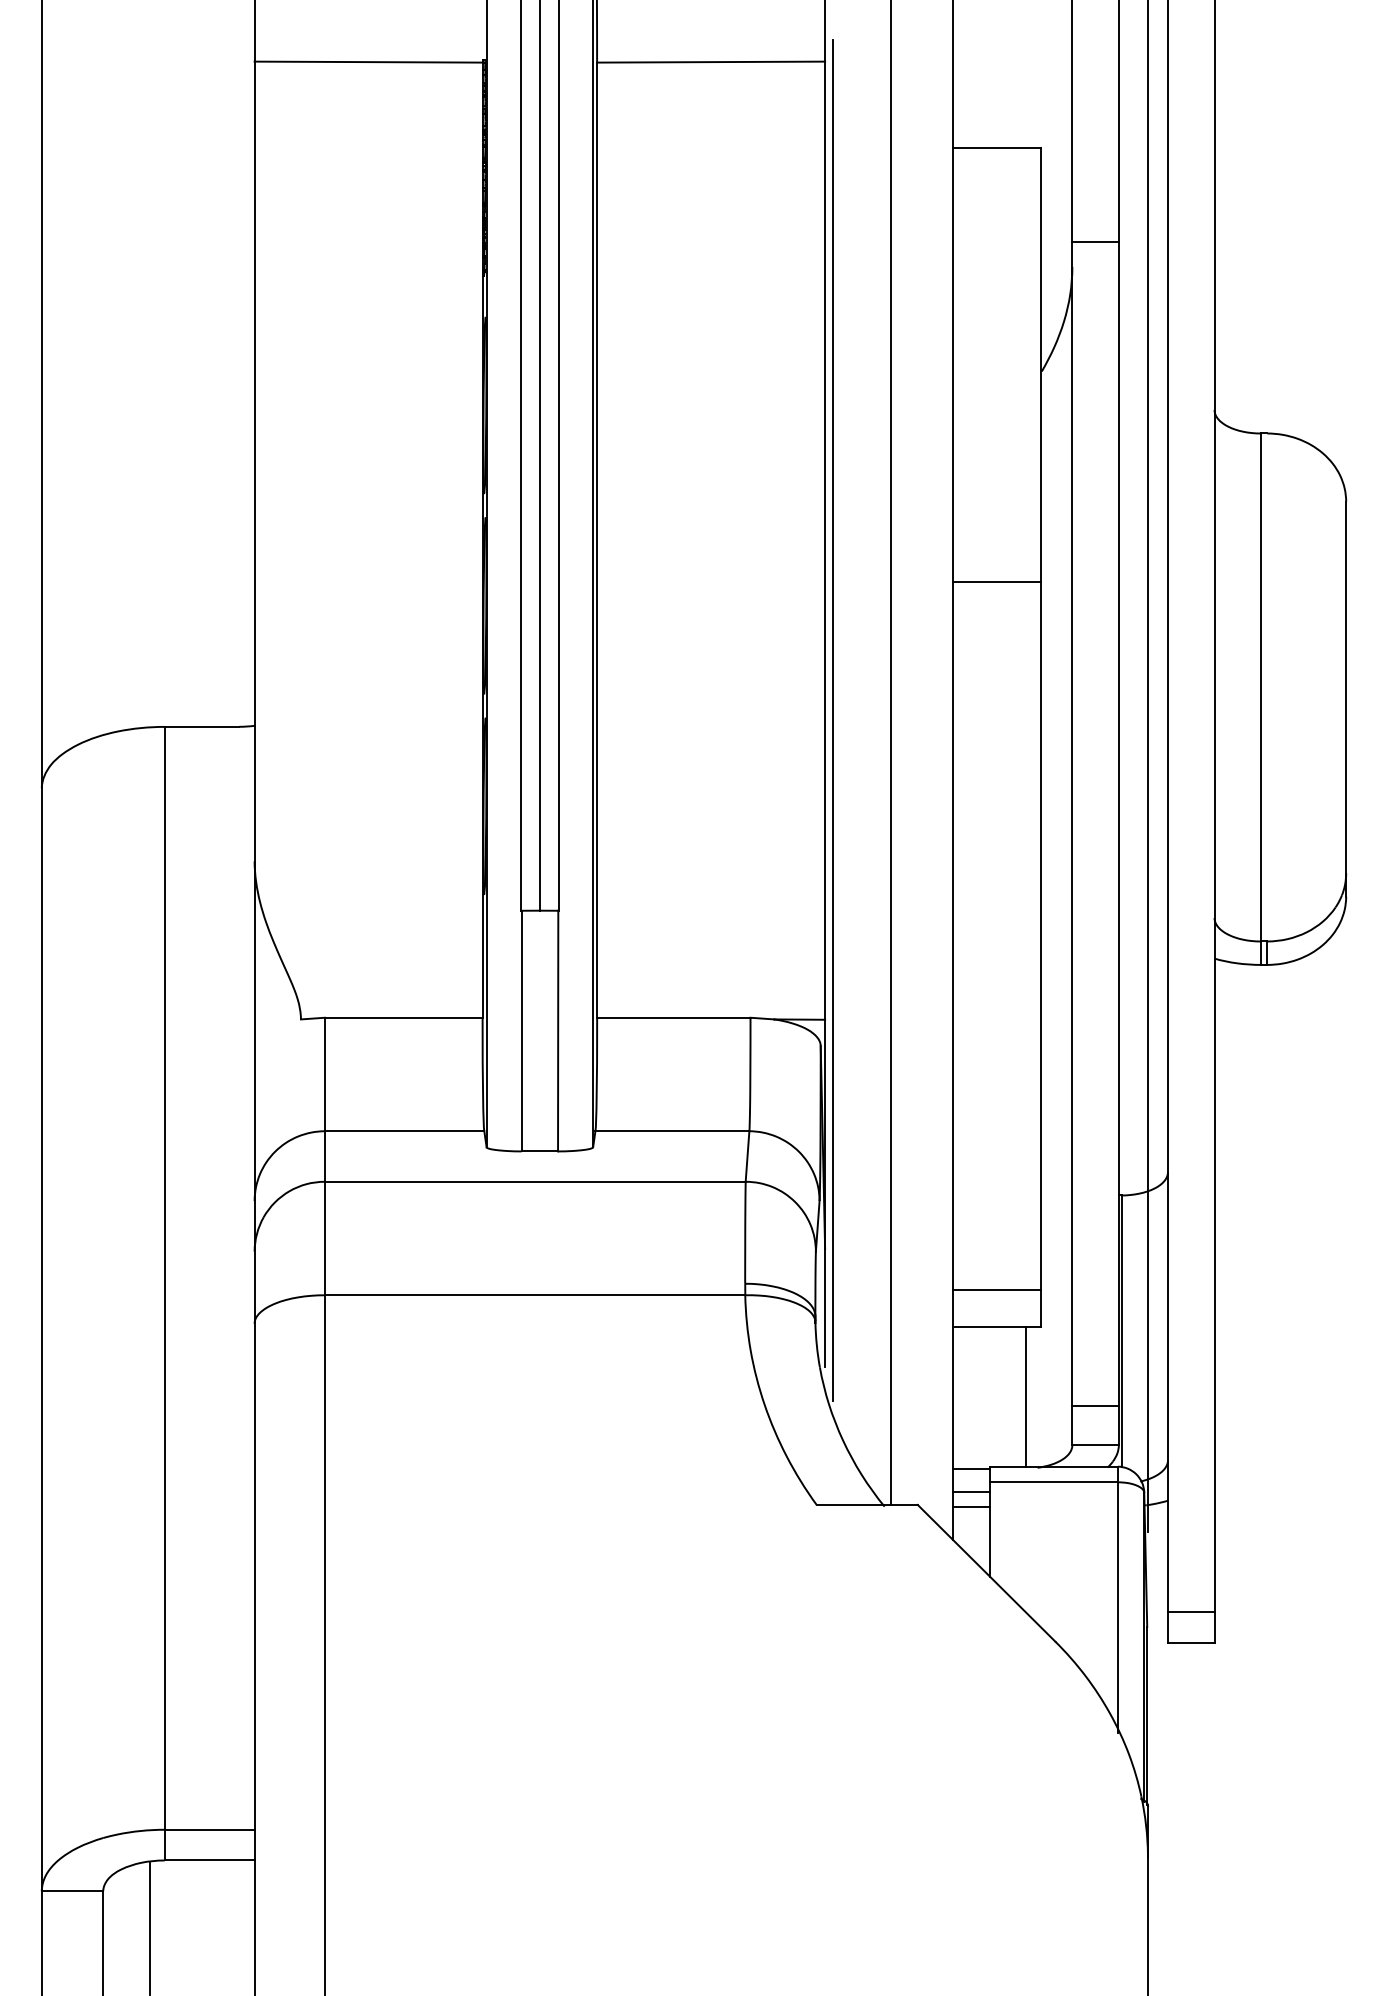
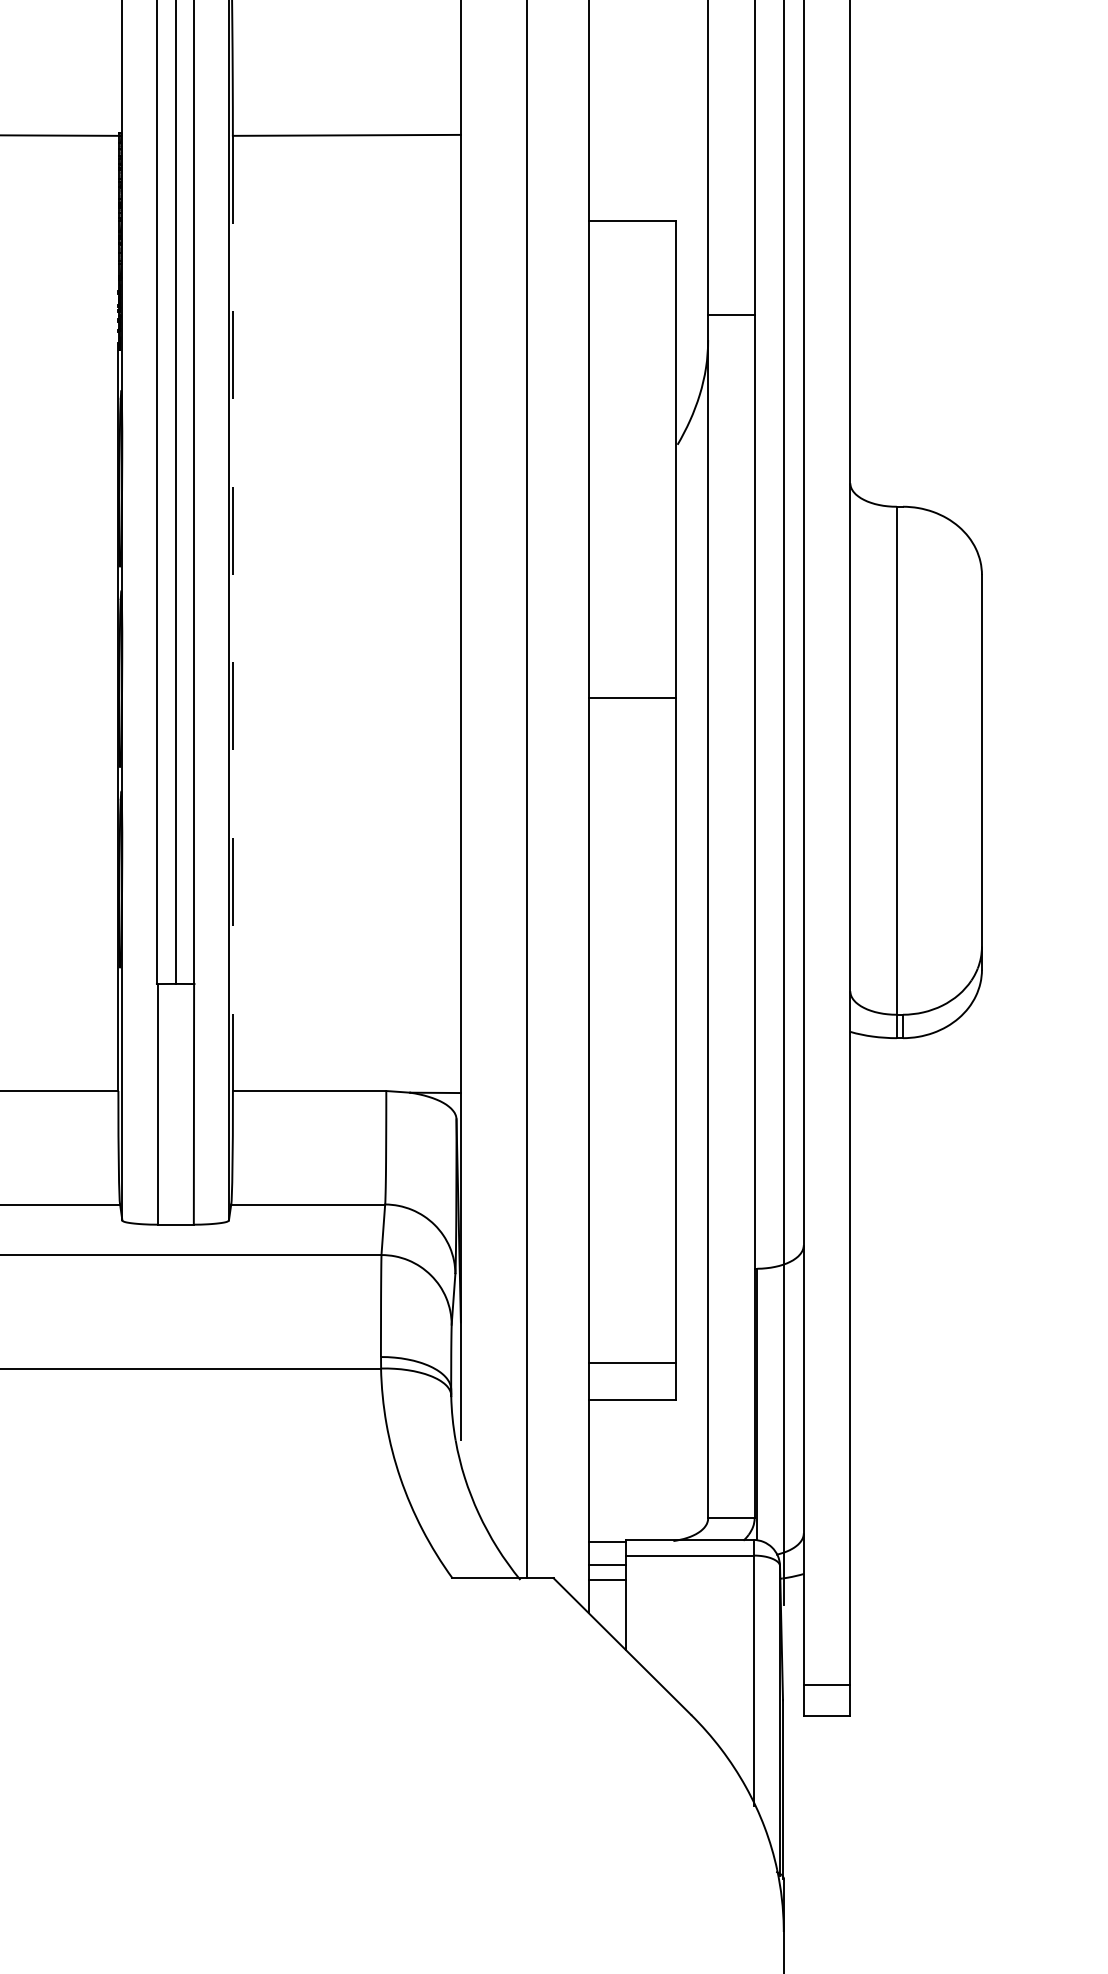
line: (597, 540) -> (233, 613), solid -> dashed
line: (996, 581) -> (632, 697), moved
line: (832, 720) -> (468, 793), removed
line: (1025, 1396) -> (661, 1469), removed
line: (1095, 1405) -> (731, 1478), removed

